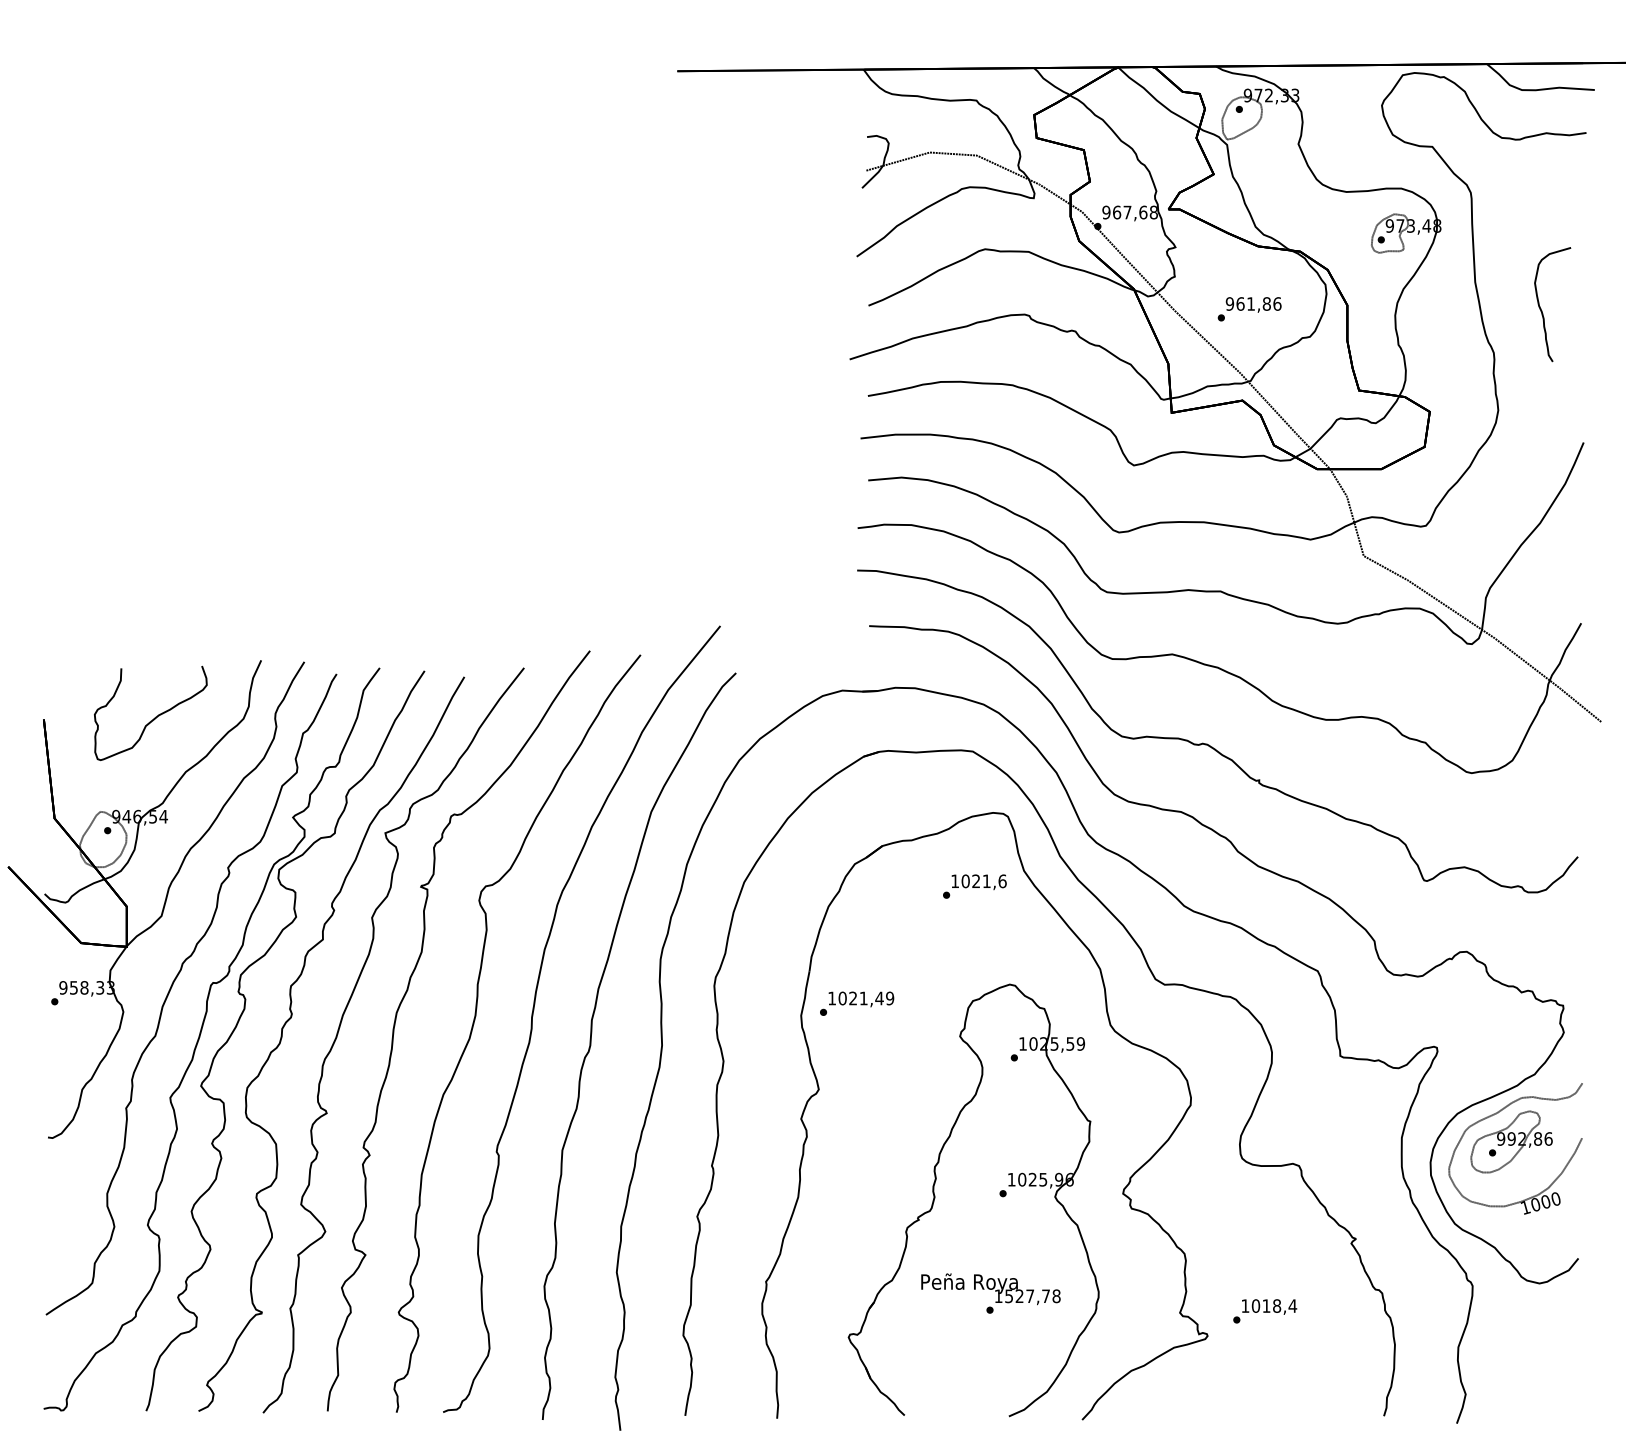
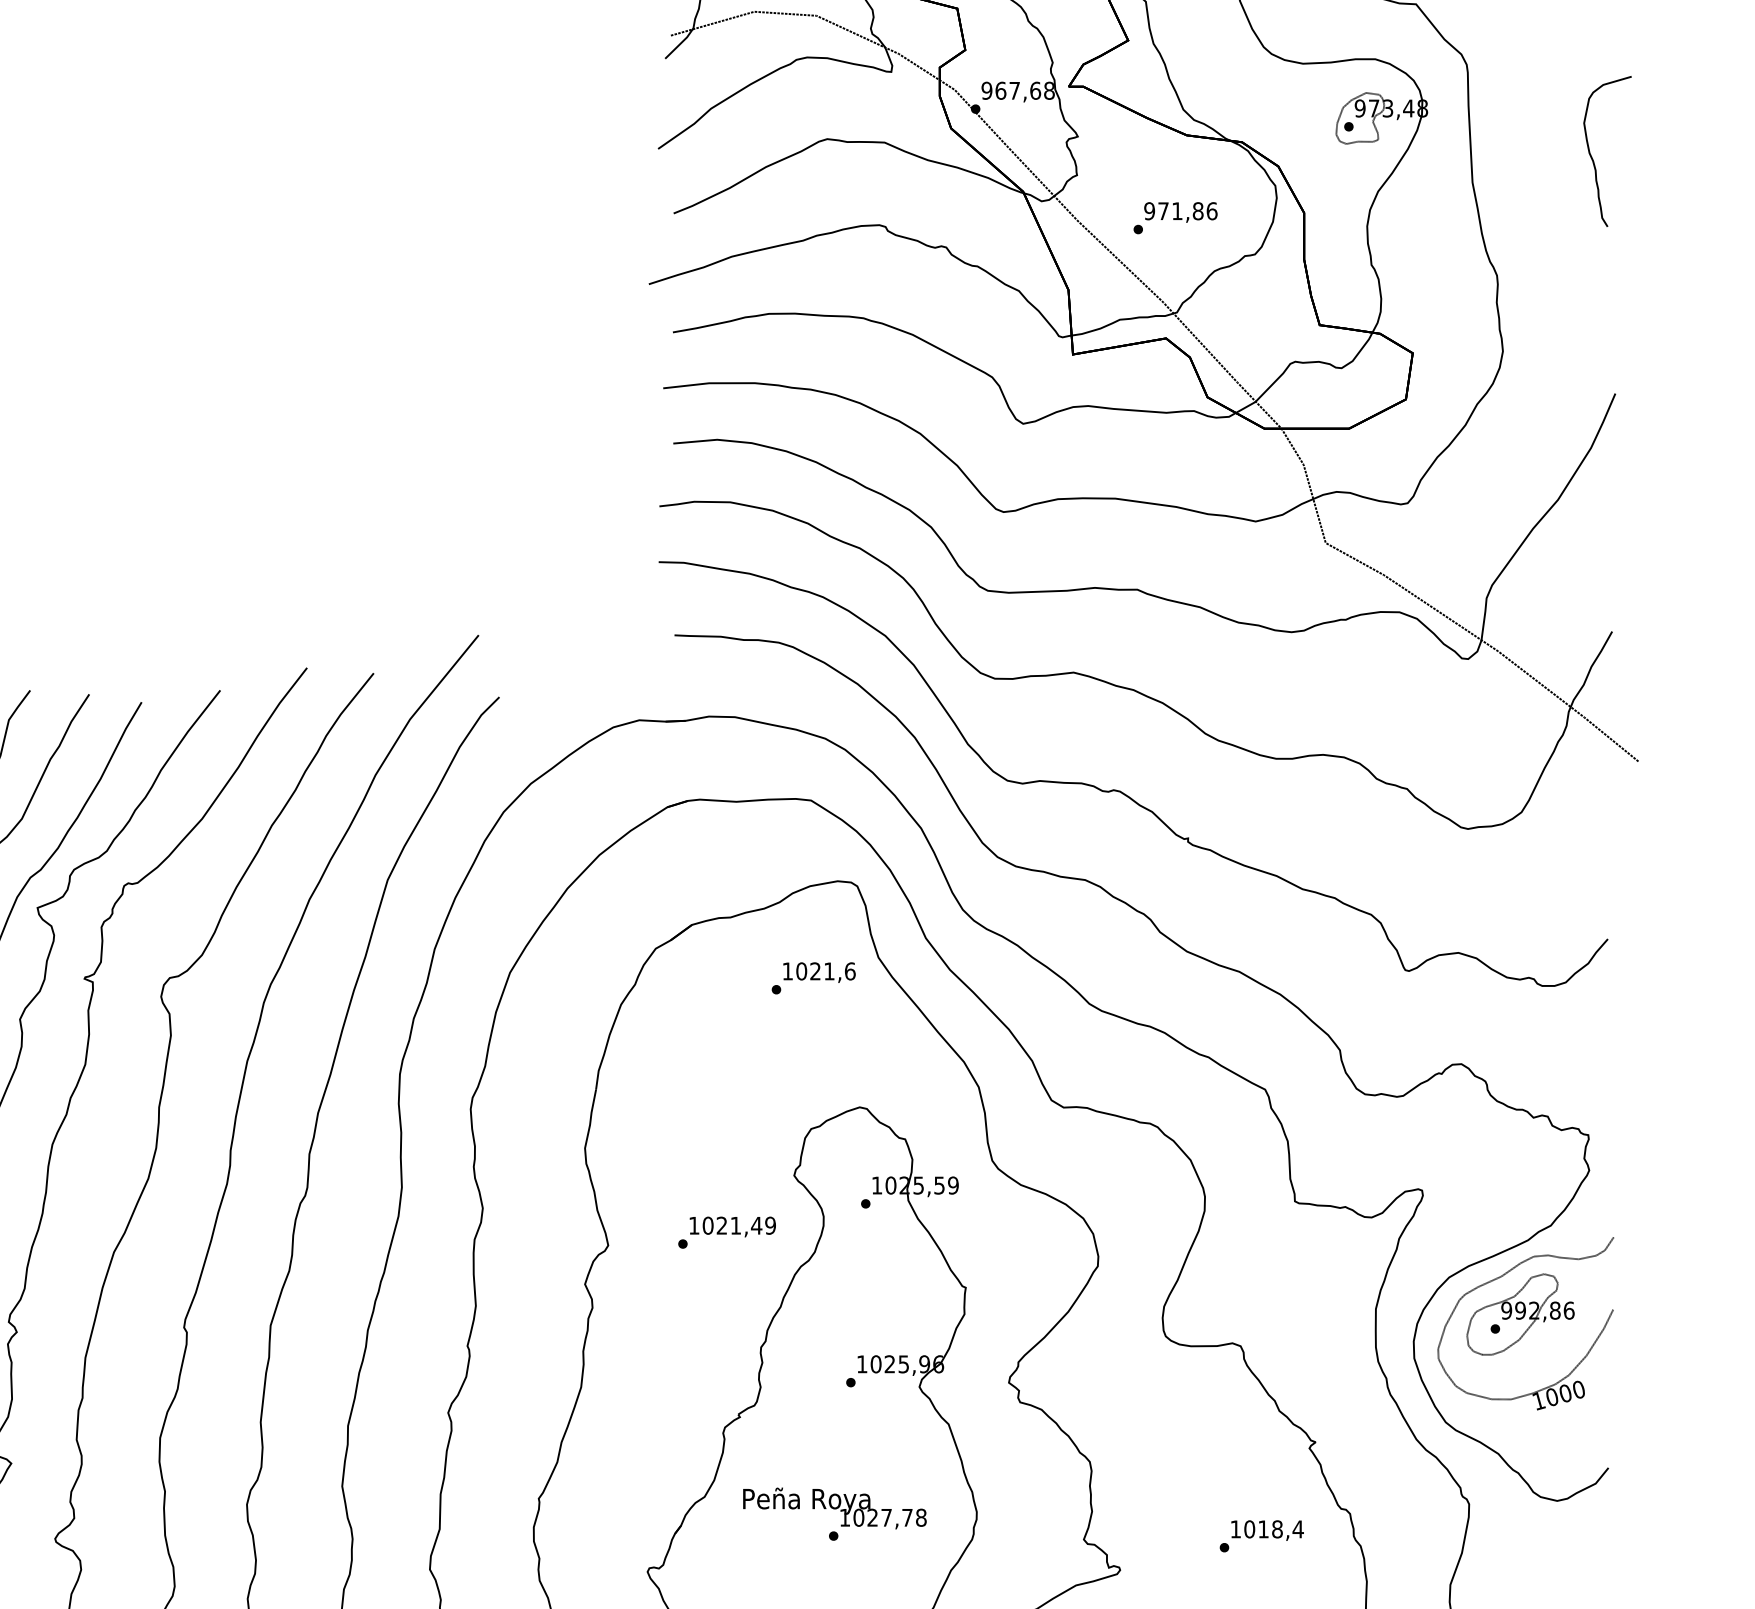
text: (1240, 303) -> (1163, 210), 961,86 -> 971,86
curve: (1542, 310) -> (1594, 159), moved
text: (857, 1003) -> (727, 1232), moved
text: (1009, 1296) -> (859, 1518), 1527,78 -> 1027,78
text: (1265, 1311) -> (1262, 1536), moved

